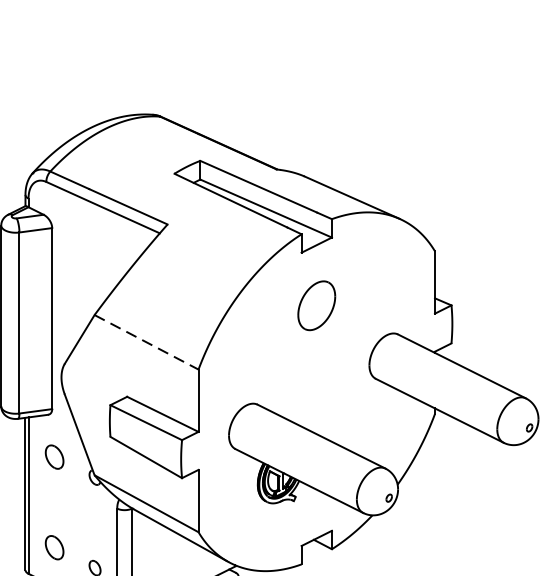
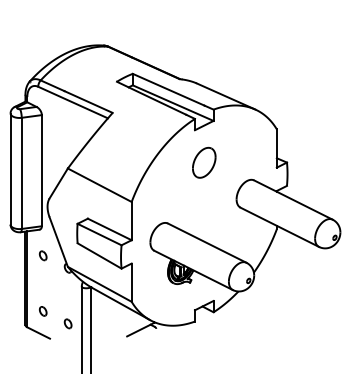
line: (147, 342) -> (100, 185), dashed -> solid
part: (53, 456) -> (42, 255), size x0.62
part: (53, 547) -> (42, 311), size x0.62

